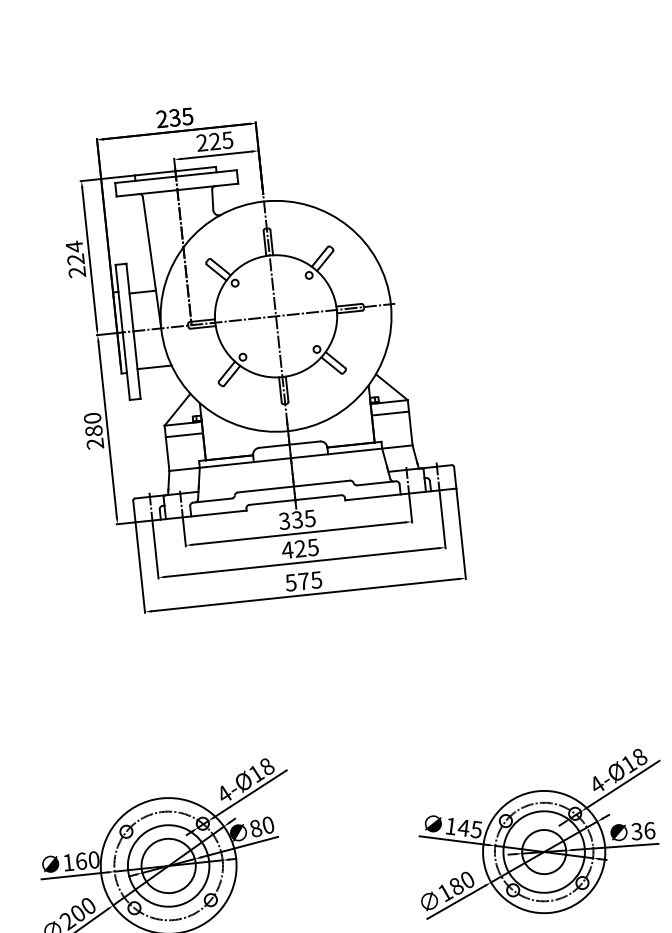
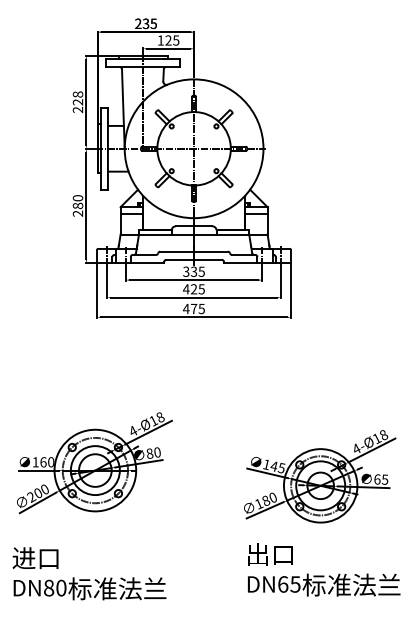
text: (201, 142) -> (160, 40), 225 -> 125
text: (73, 246) -> (77, 94), 224 -> 228
text: (289, 582) -> (185, 308), 575 -> 475
text: (643, 830) -> (381, 479), 36 -> 65

